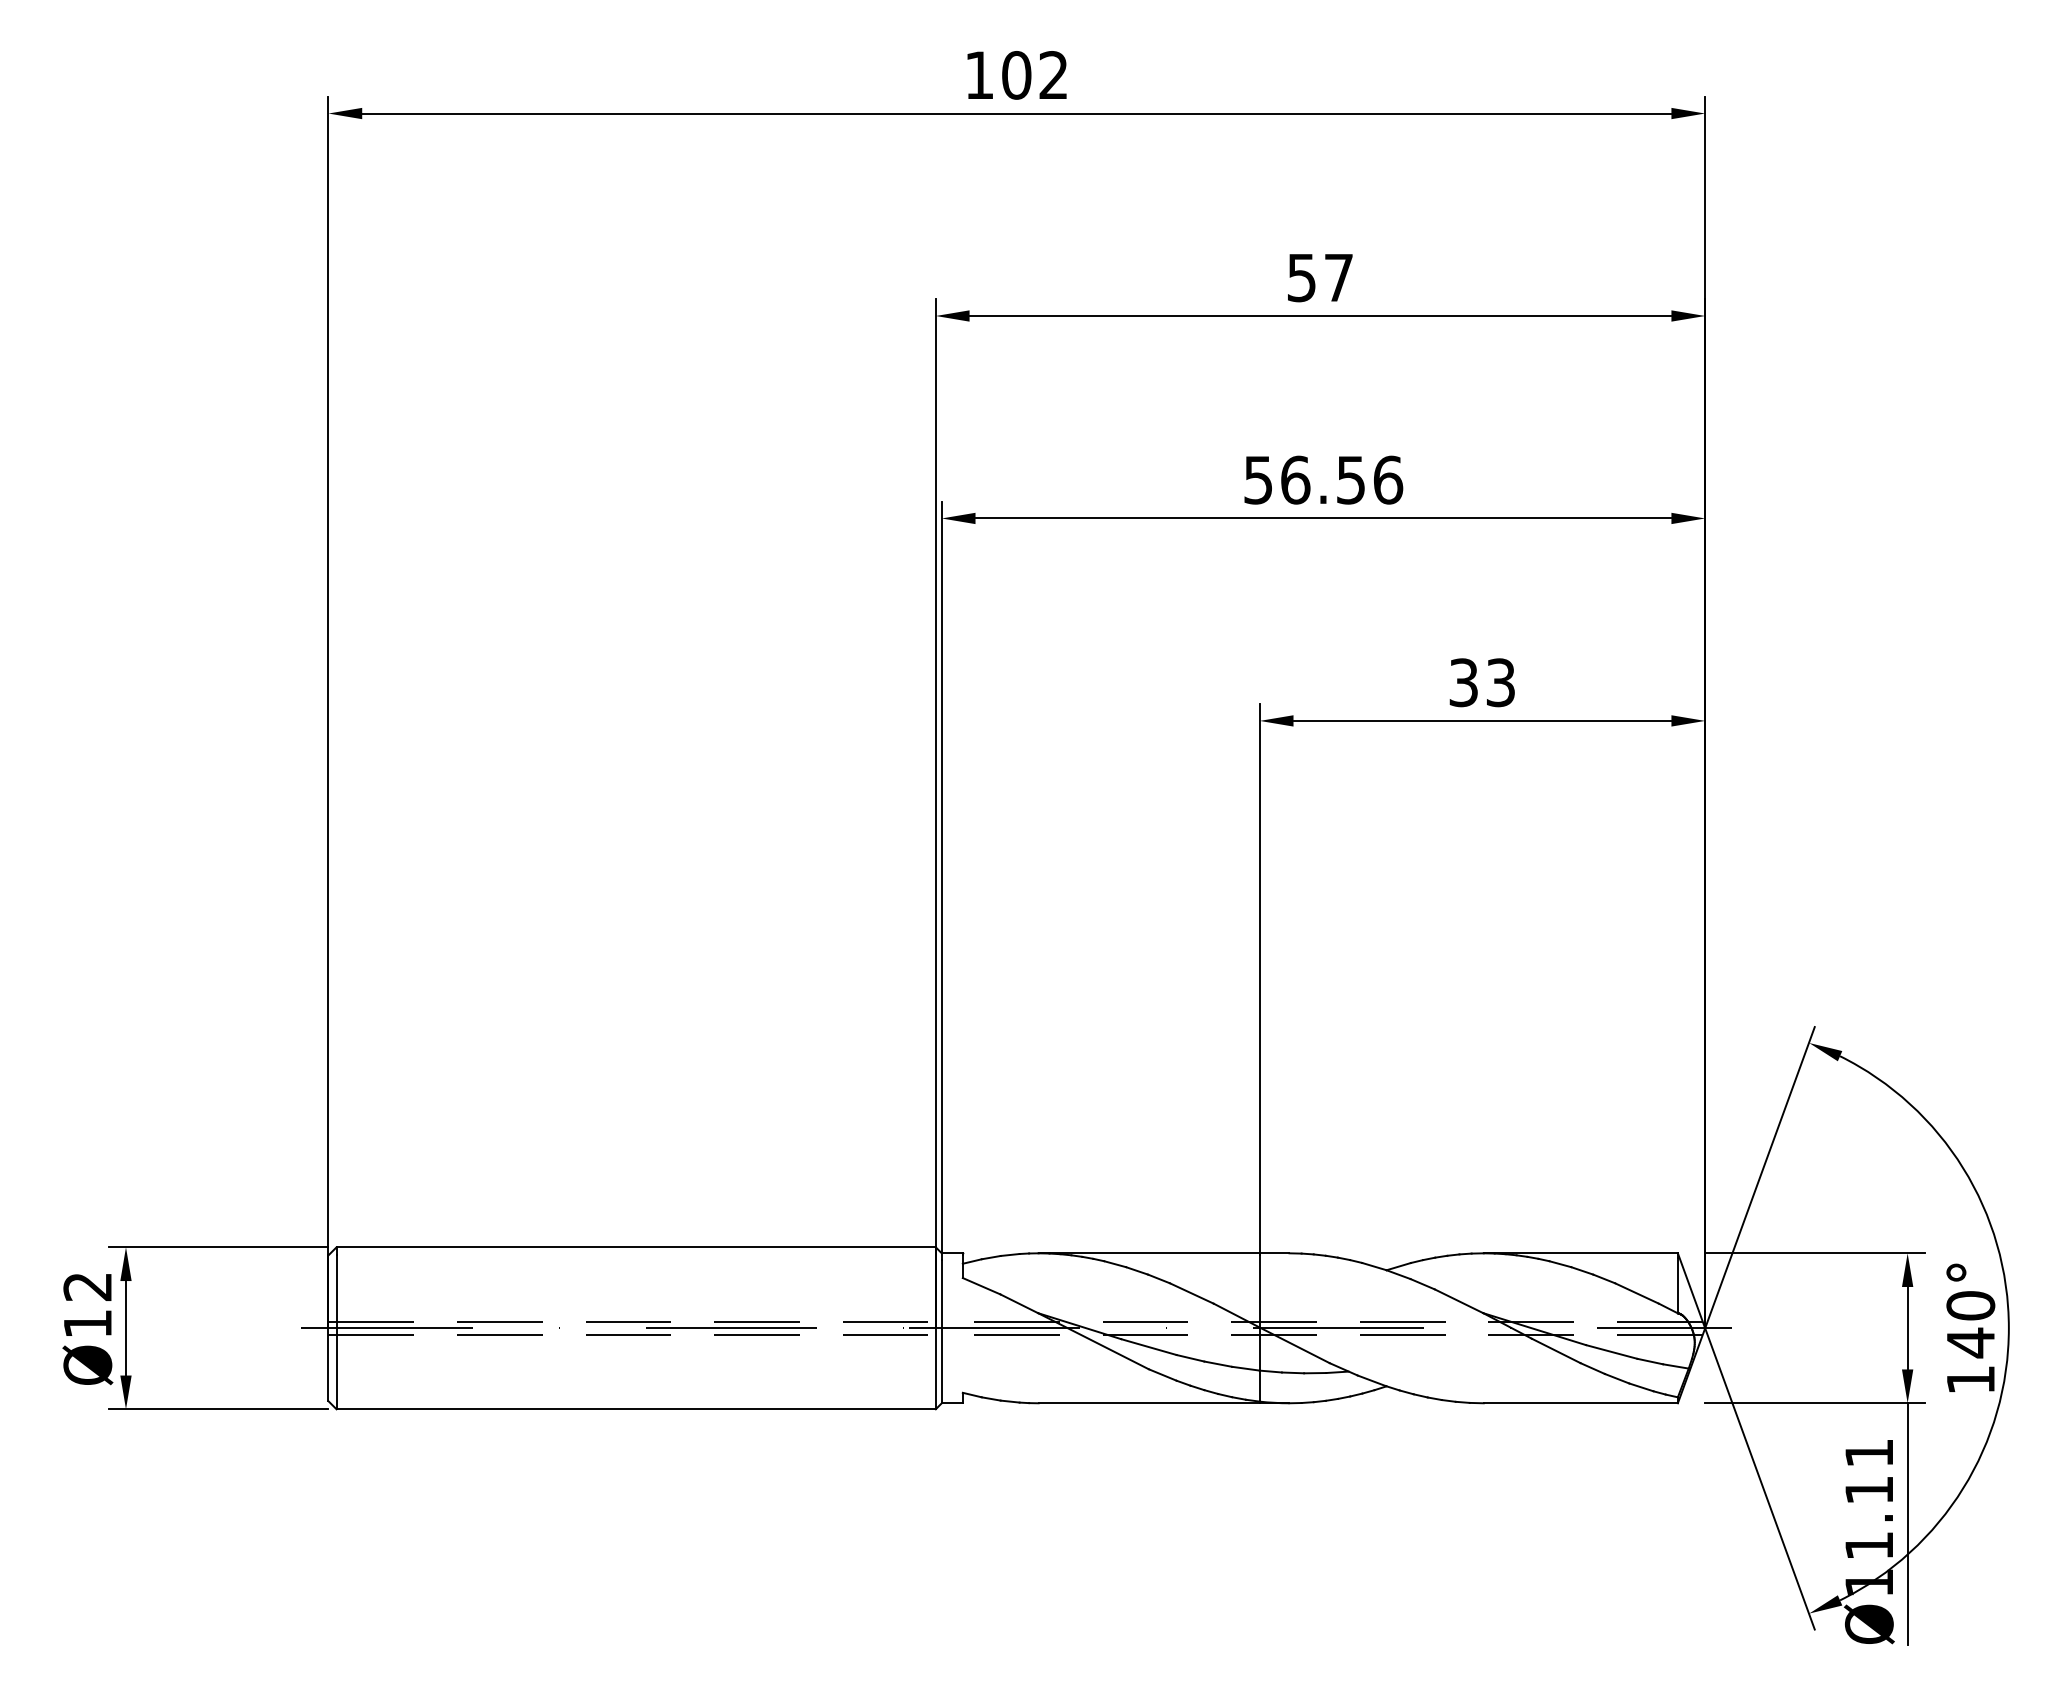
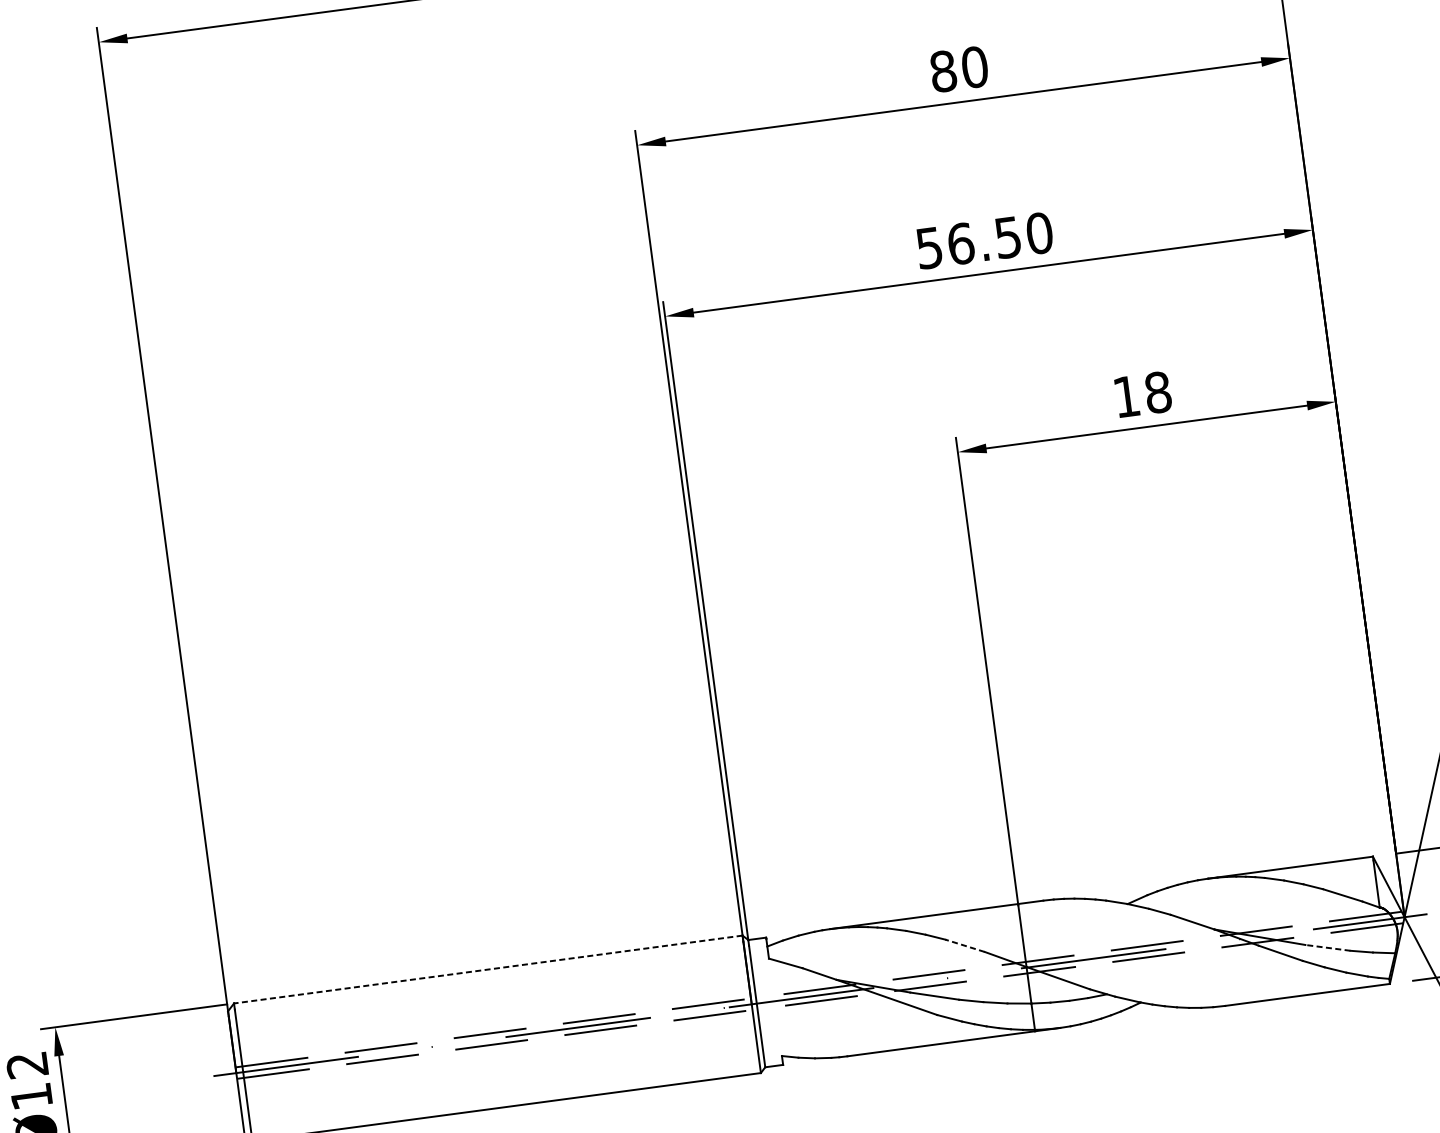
text: (1320, 277) -> (959, 69), 57 -> 80
text: (1388, 479) -> (1039, 232), 56.56 -> 56.50
text: (1482, 682) -> (1142, 394), 33 -> 18
line: (636, 1247) -> (488, 969), solid -> dashed
line: (1191, 1293) -> (964, 945), solid -> dashed
line: (1611, 1351) -> (1327, 947), solid -> dashed

